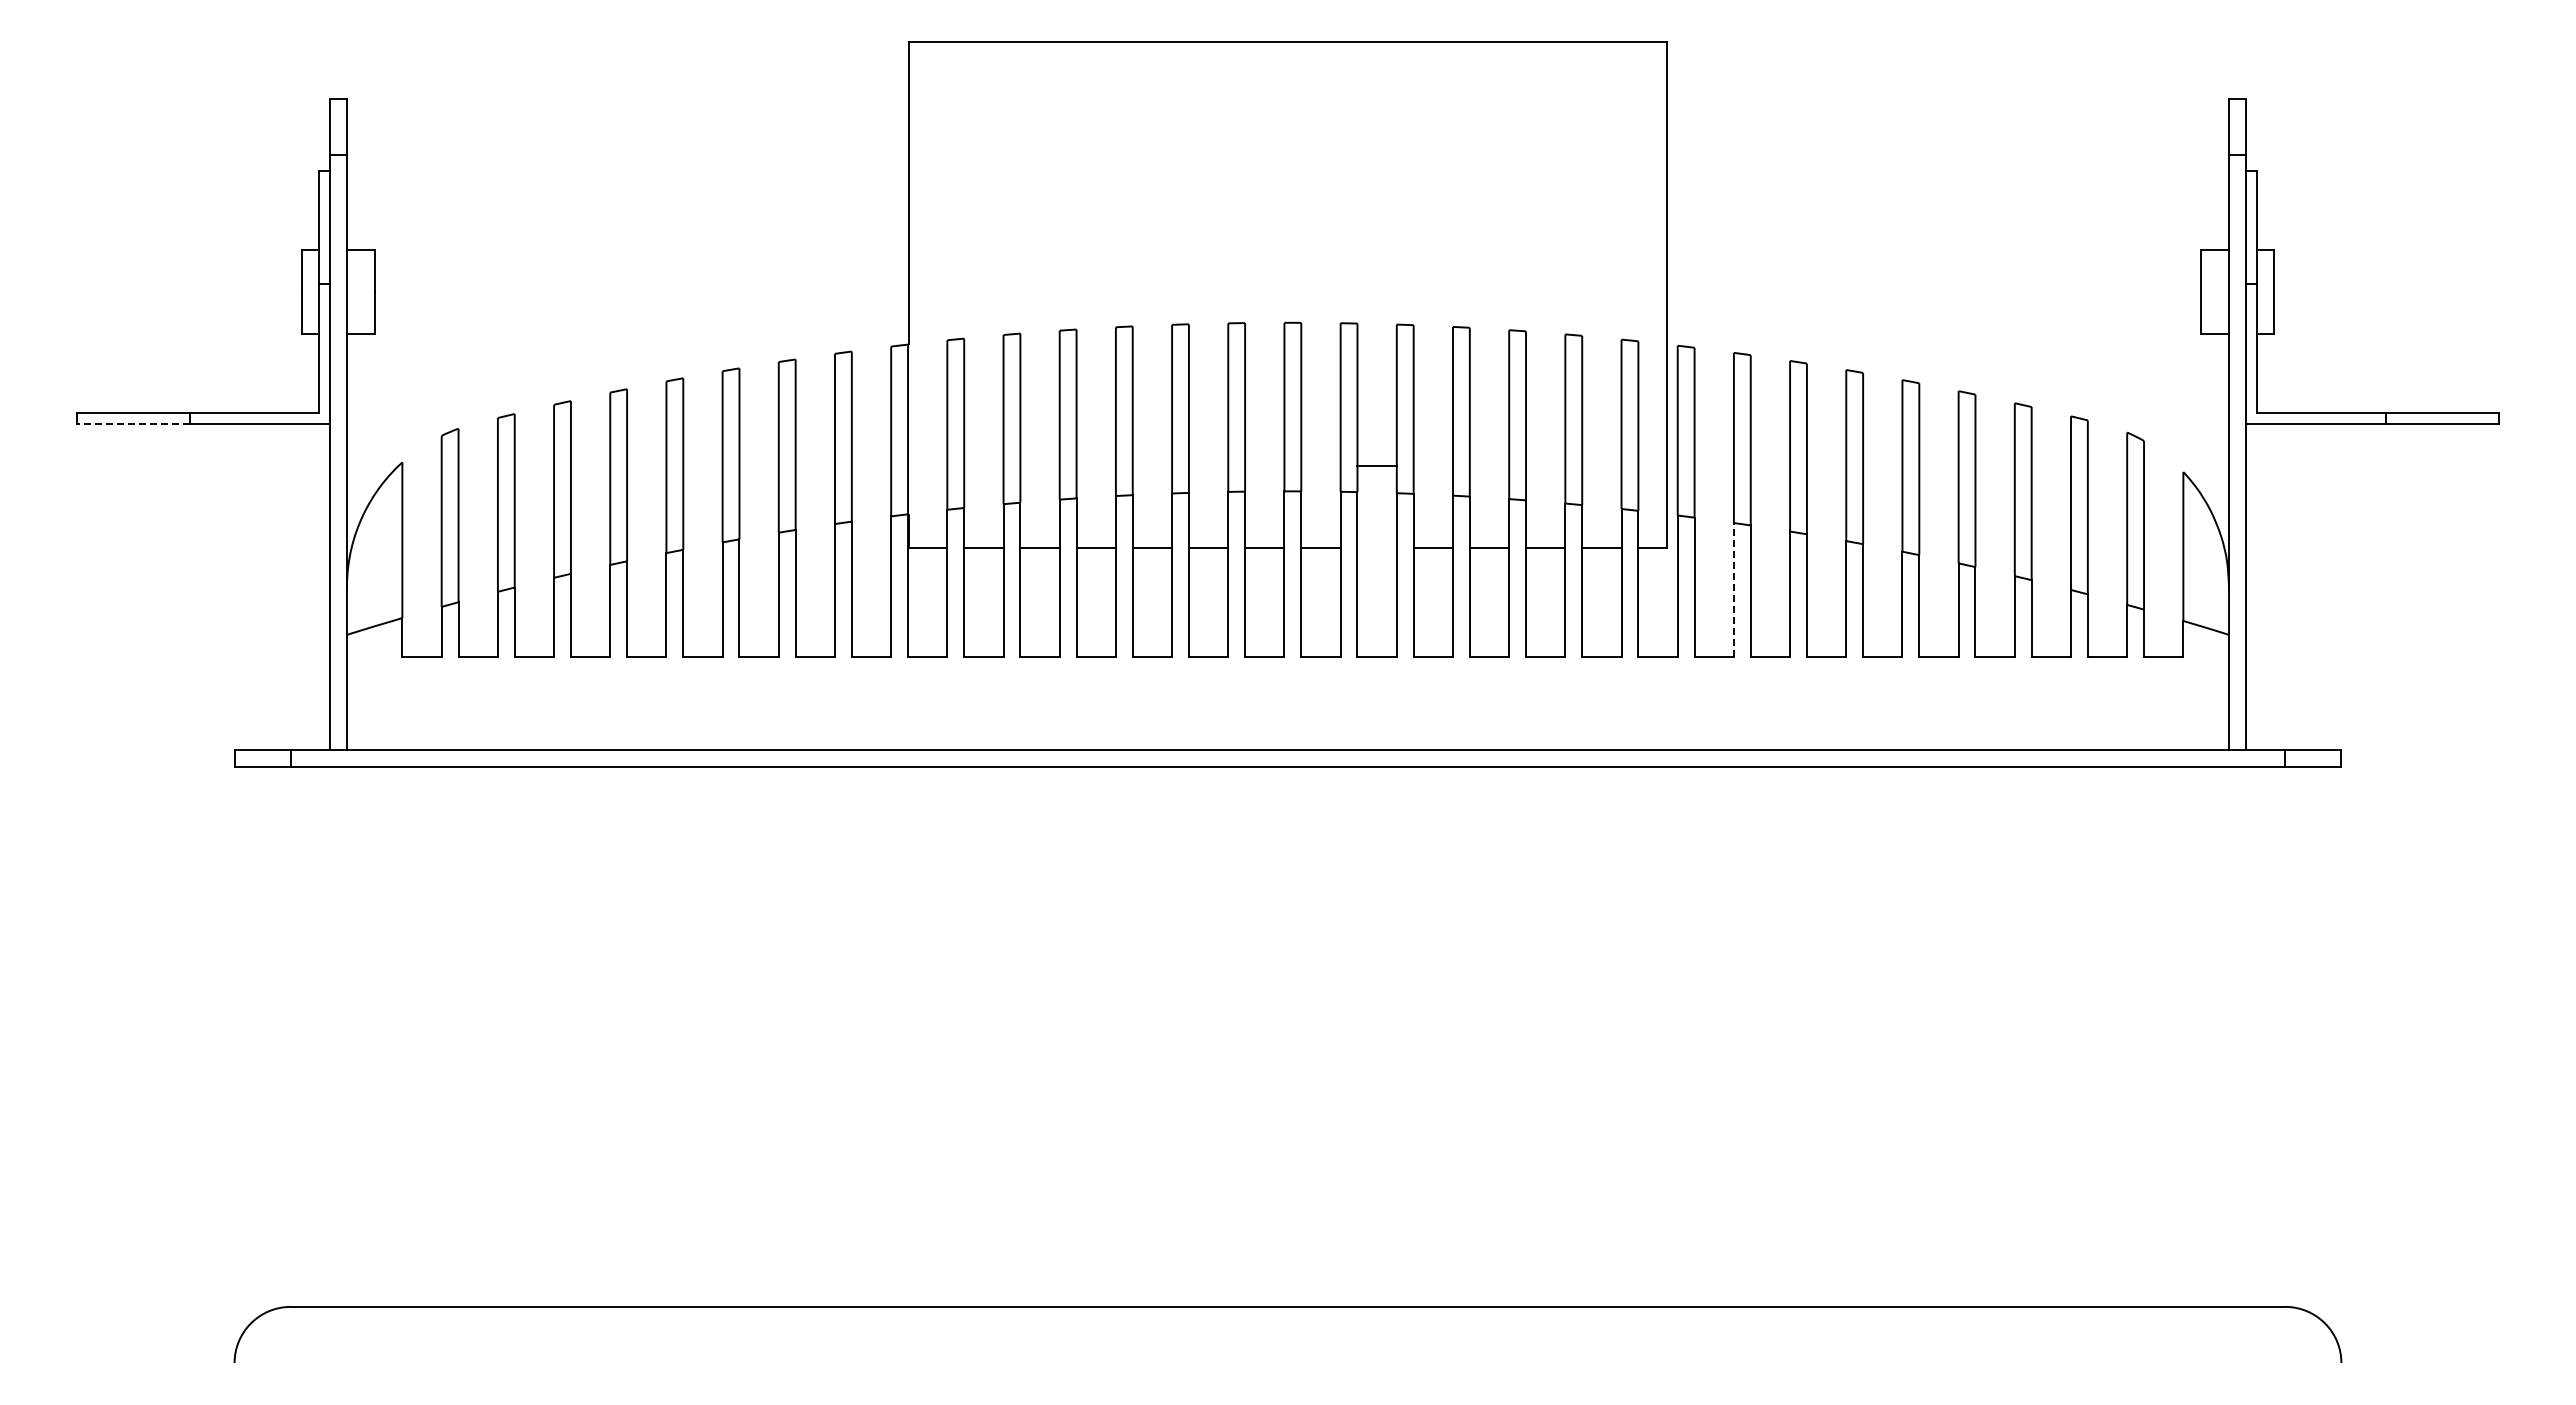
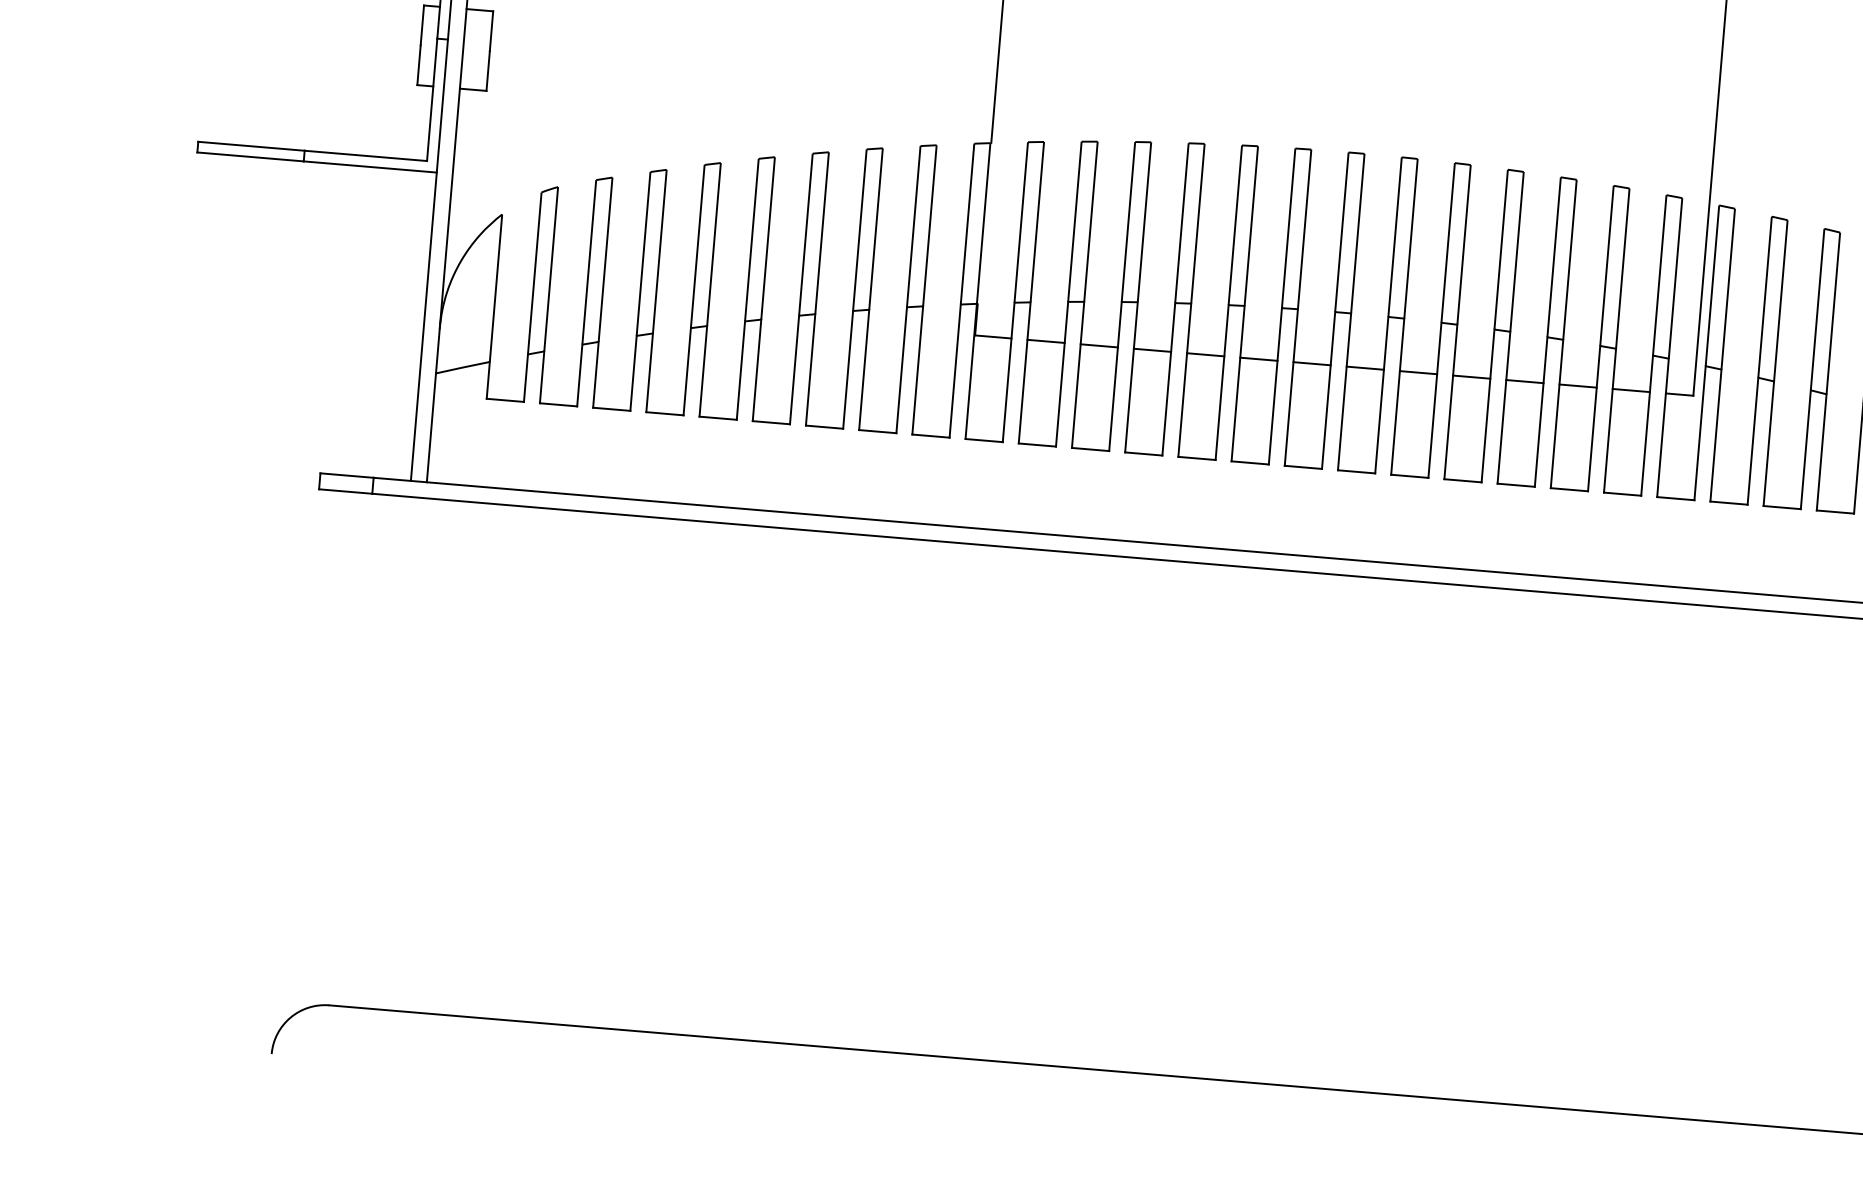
line: (132, 424) -> (249, 157), dashed -> solid
line: (1376, 465) -> (1417, 372), moved
line: (1733, 590) -> (1752, 441), dashed -> solid

